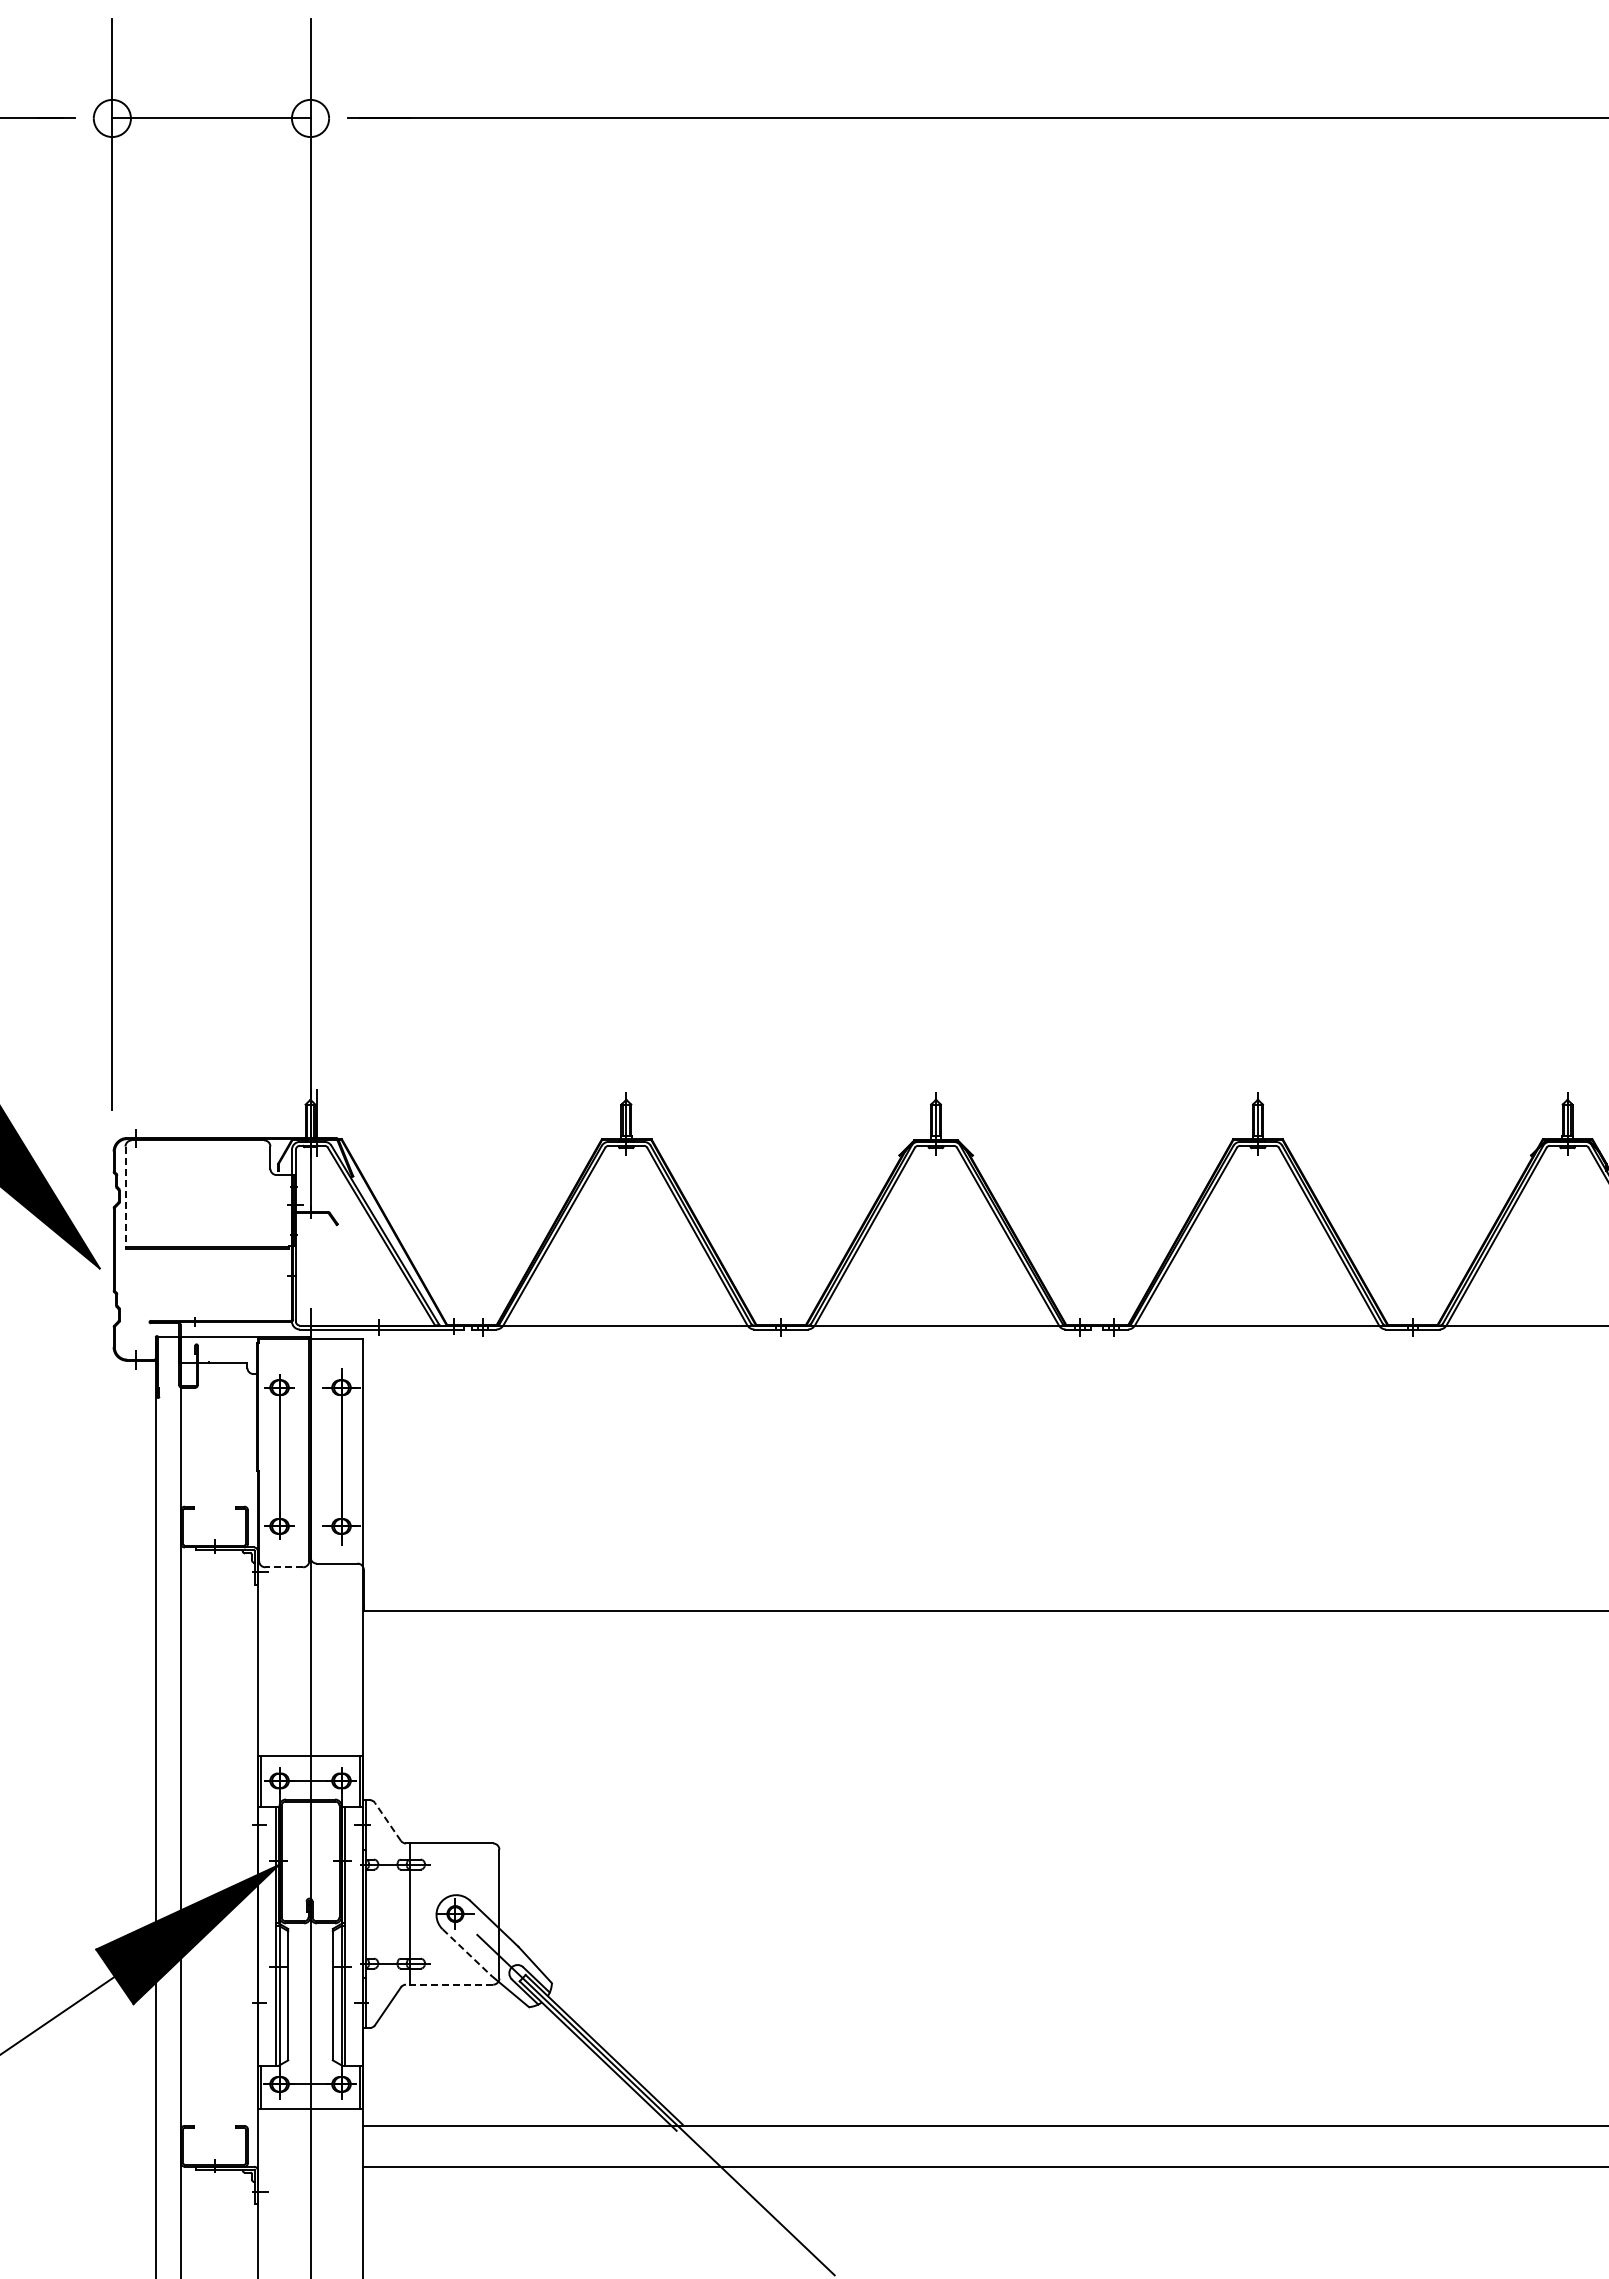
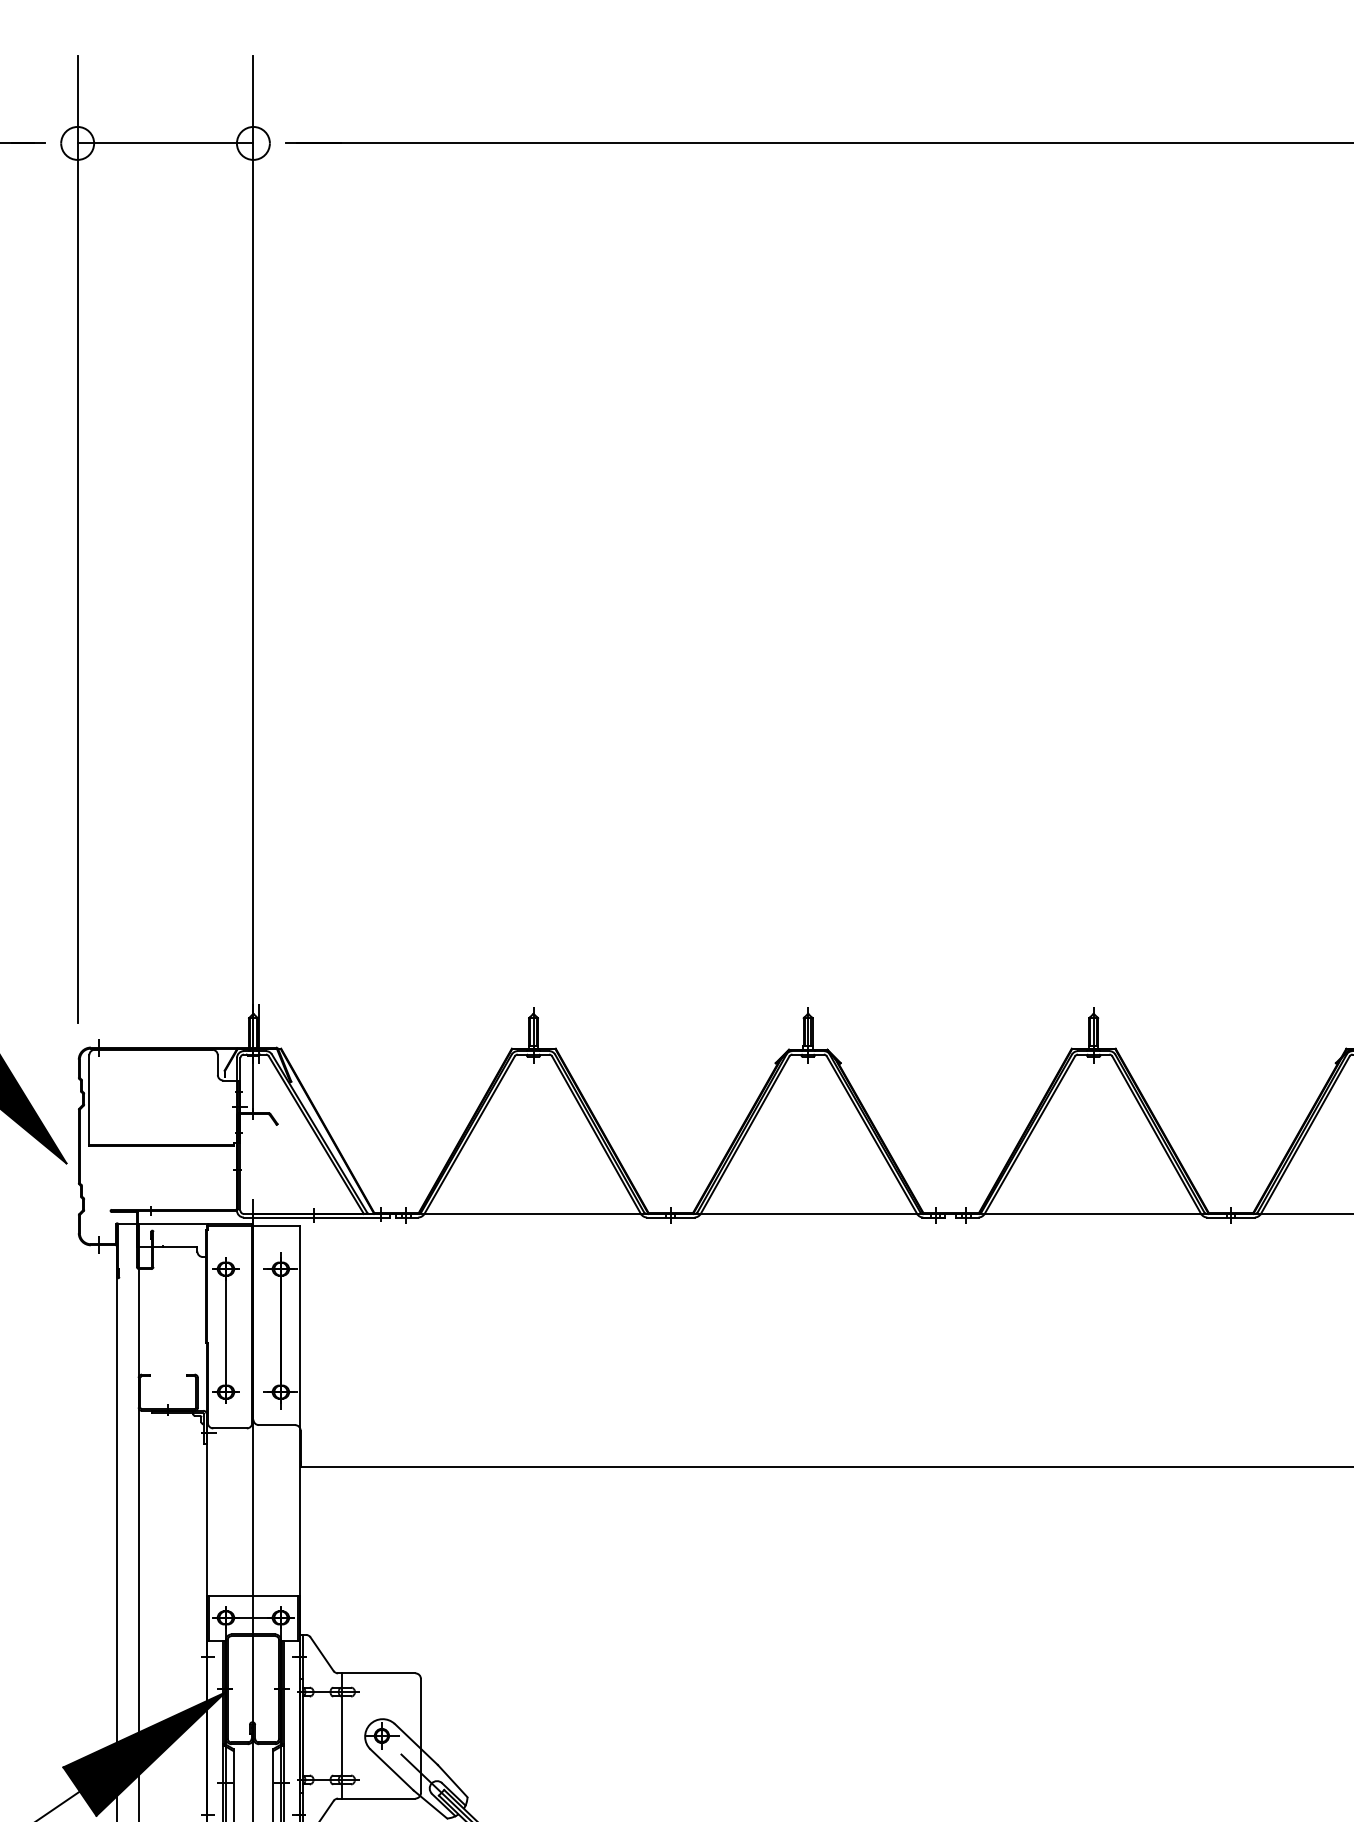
line: (125, 1198) -> (89, 1101), dashed -> solid
line: (284, 1567) -> (230, 1428), dashed -> solid
line: (387, 1821) -> (321, 1653), dashed -> solid
line: (467, 1952) -> (392, 1770), dashed -> solid
line: (449, 1984) -> (376, 1798), dashed -> solid

